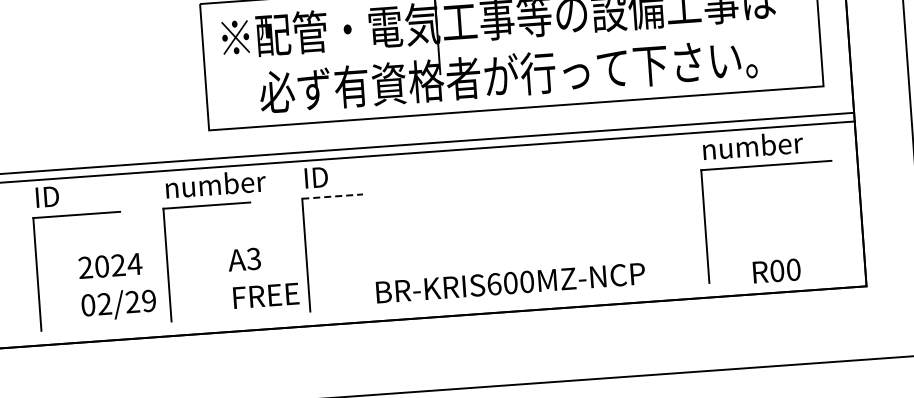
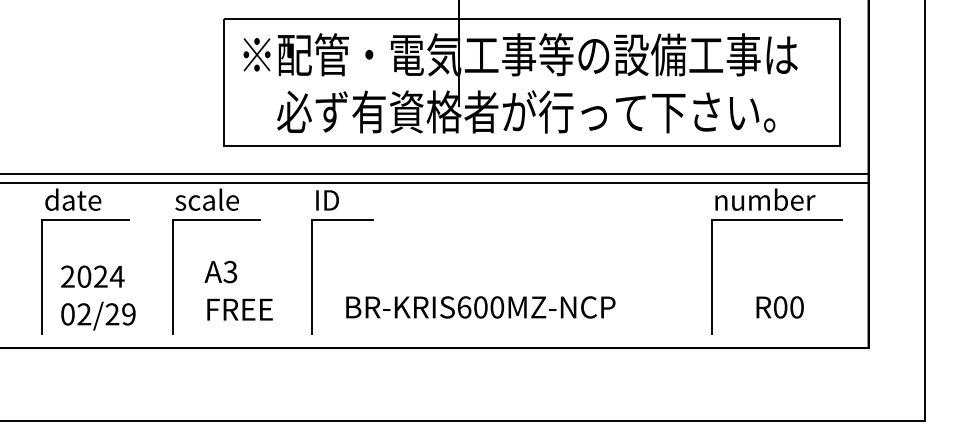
text: (214, 184) -> (225, 199), number -> scale
text: (62, 194) -> (73, 199), ID -> date
line: (332, 196) -> (342, 220), dashed -> solid
text: (776, 271) -> (779, 307), moved
text: (263, 276) -> (238, 290), moved
text: (510, 283) -> (480, 307), moved
text: (117, 286) -> (98, 297), moved

